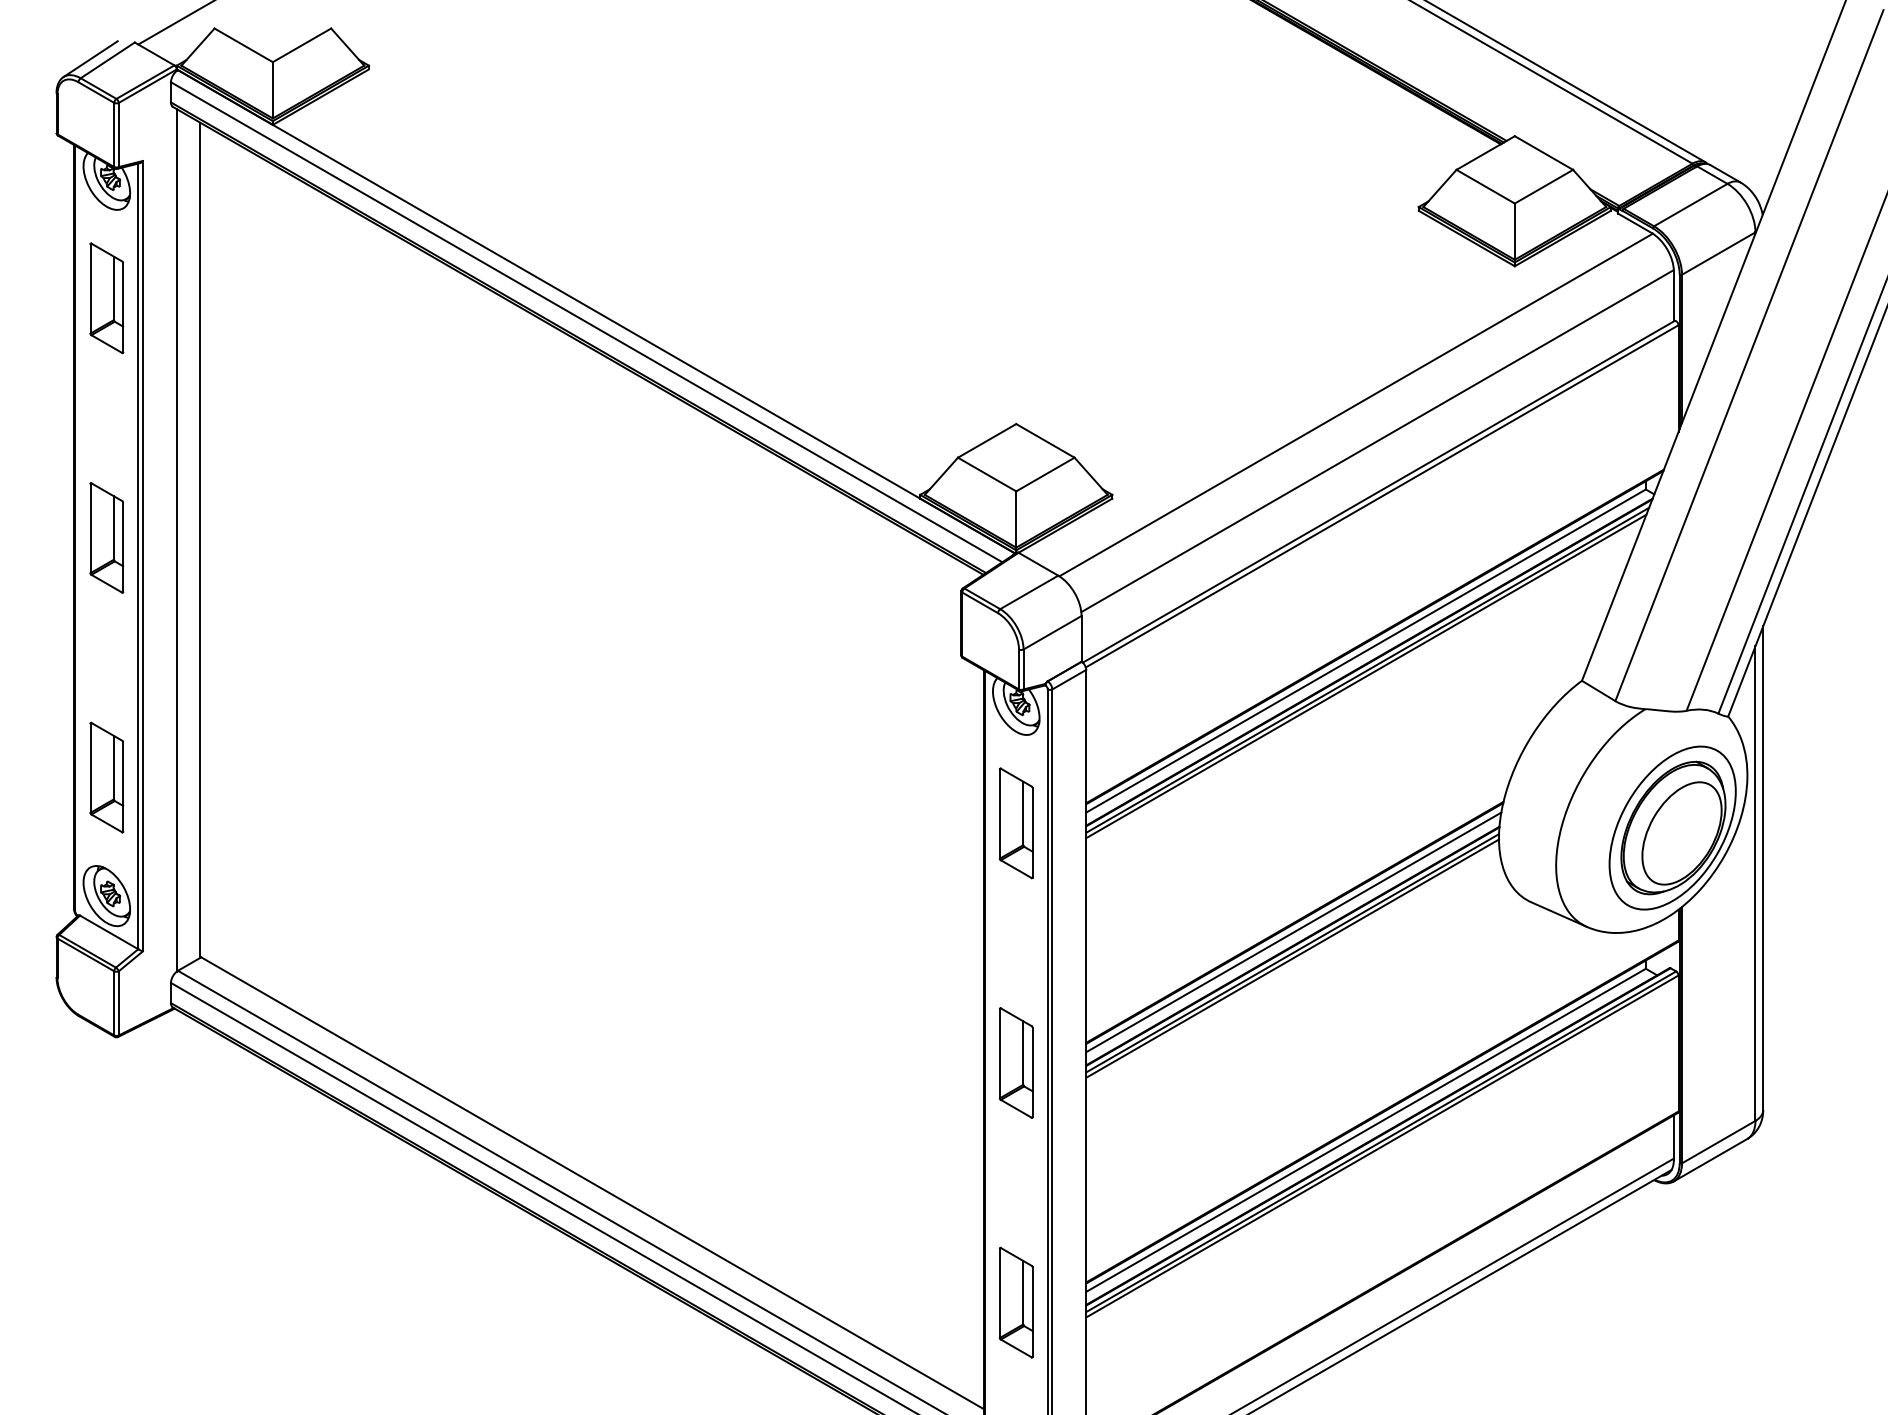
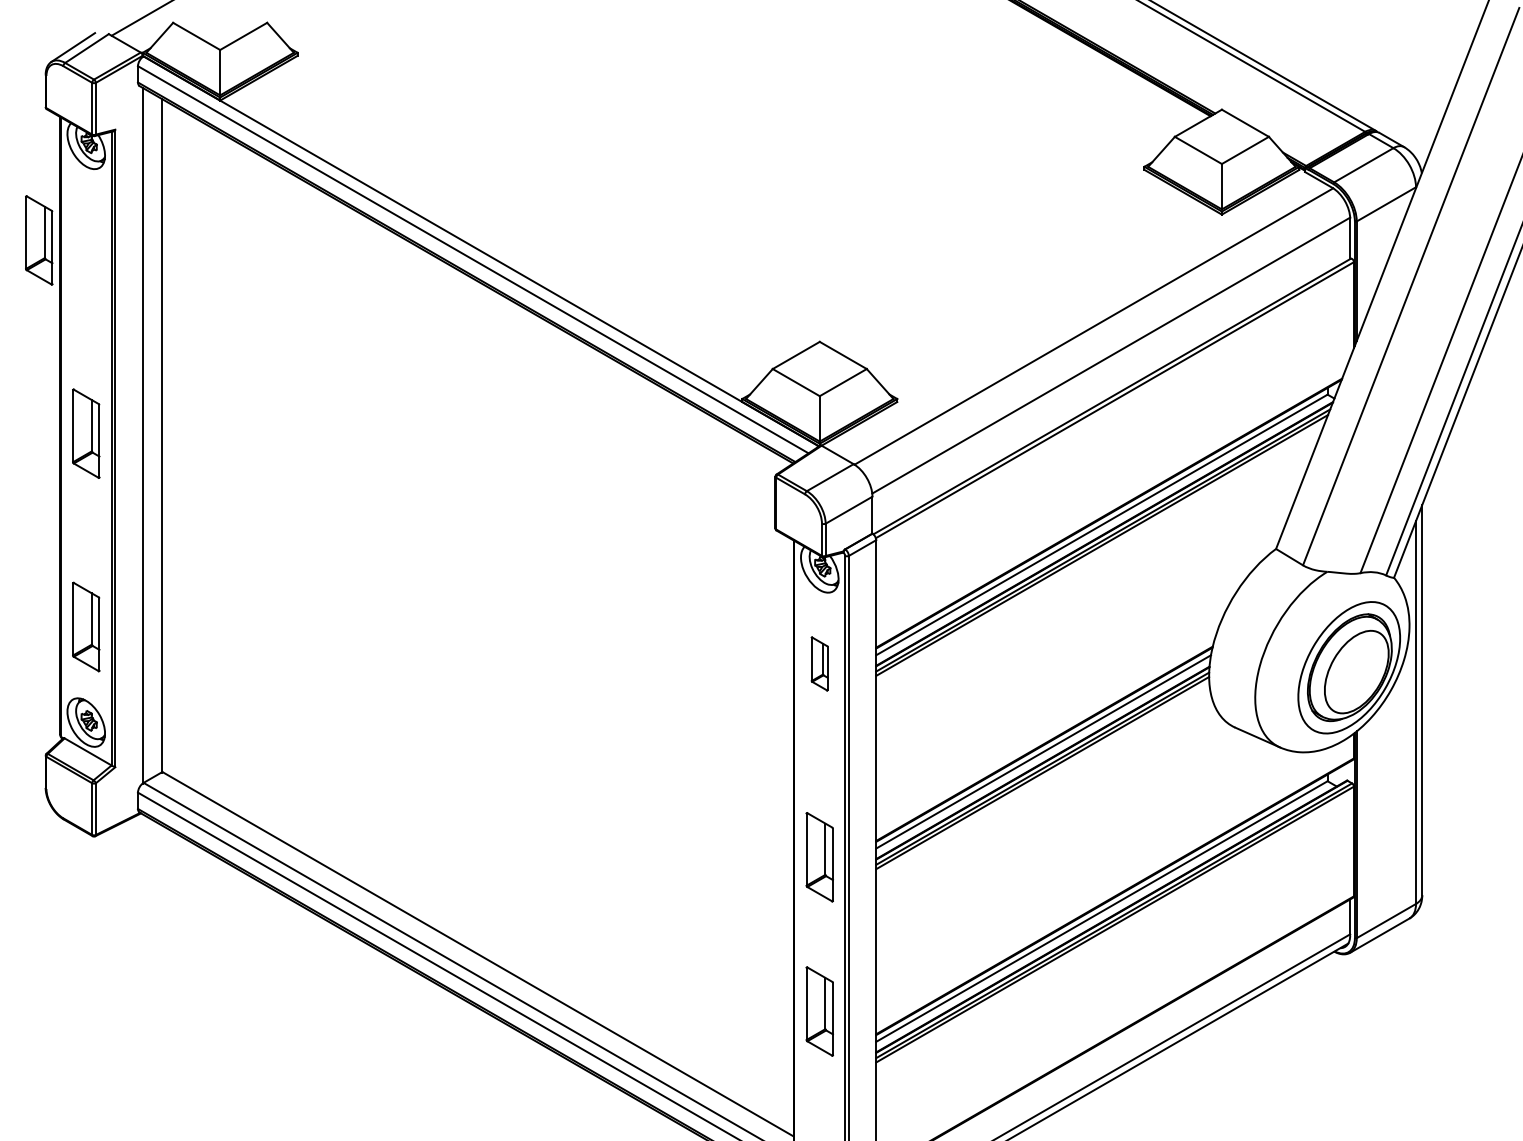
part: (107, 298) -> (39, 240), moved
part: (1015, 822) -> (819, 663), size x0.6
part: (1015, 1302) -> (819, 1011), moved

